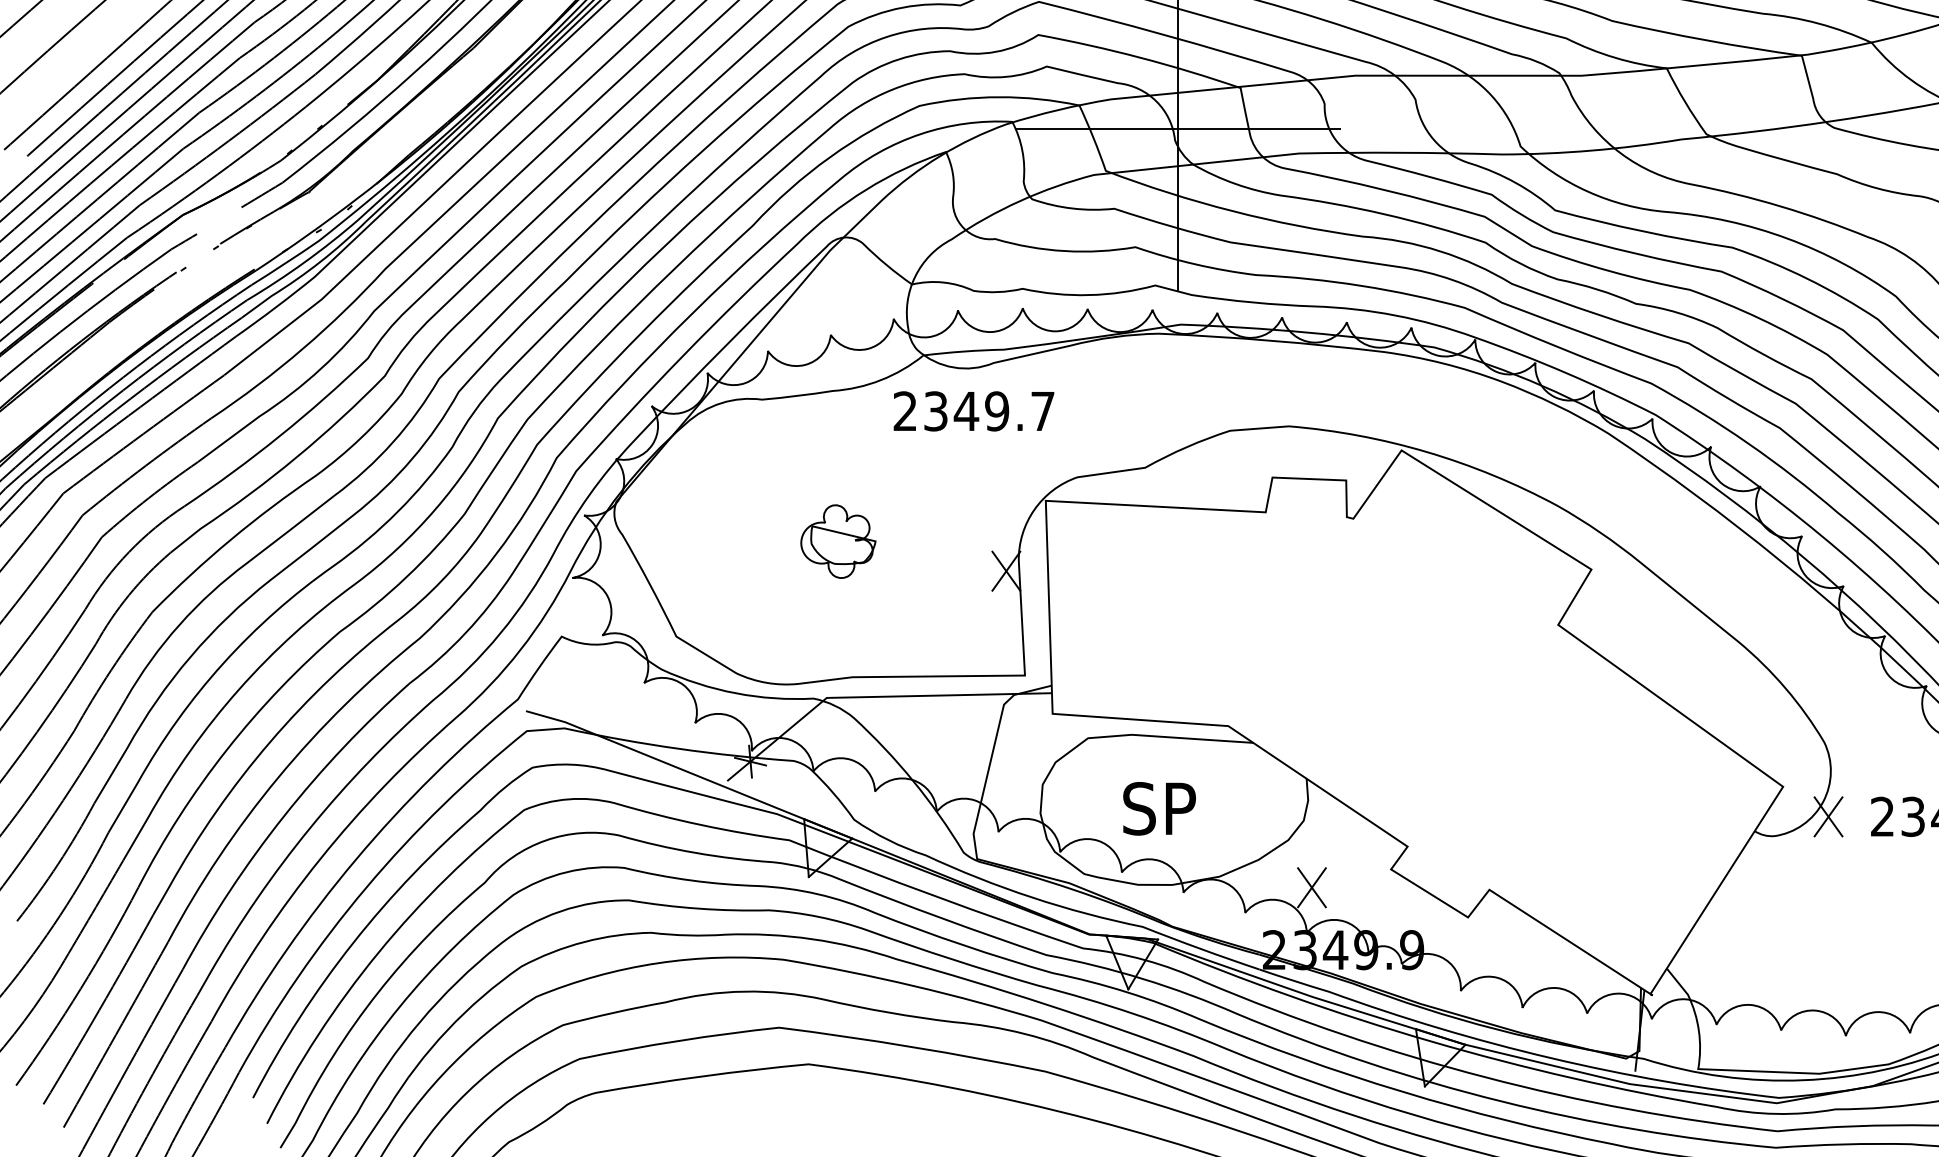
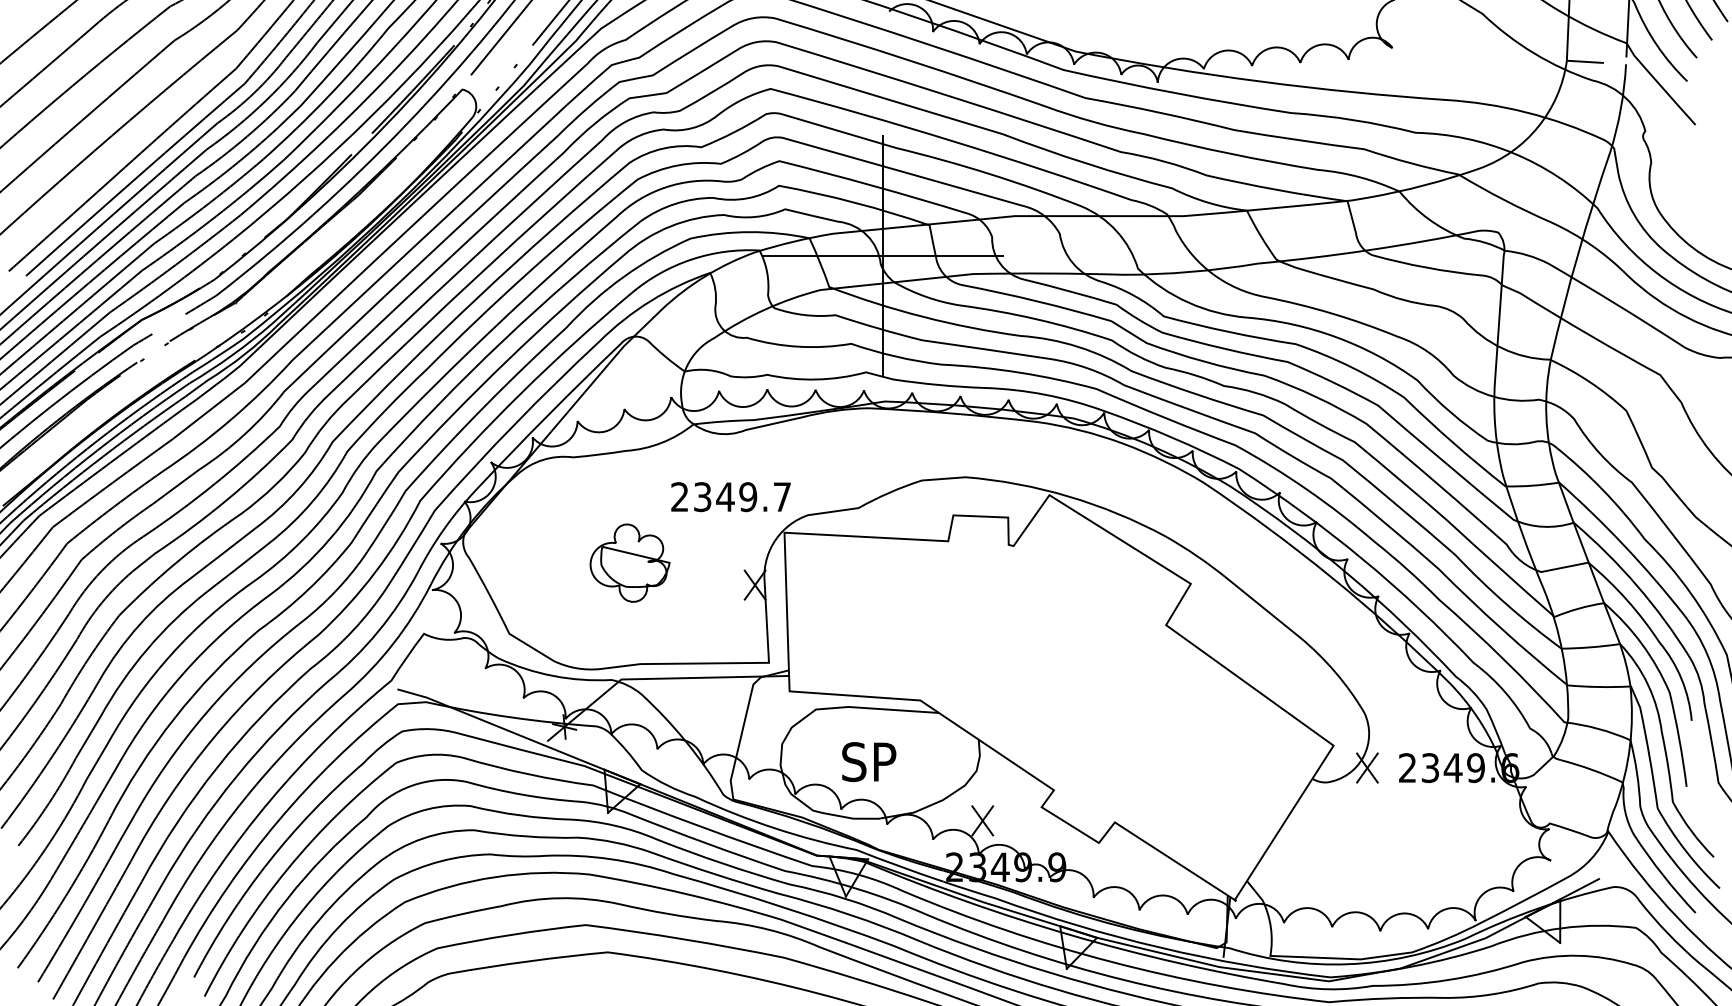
text: (973, 411) -> (730, 497), moved
part: (837, 540) -> (629, 562), size x1.43

